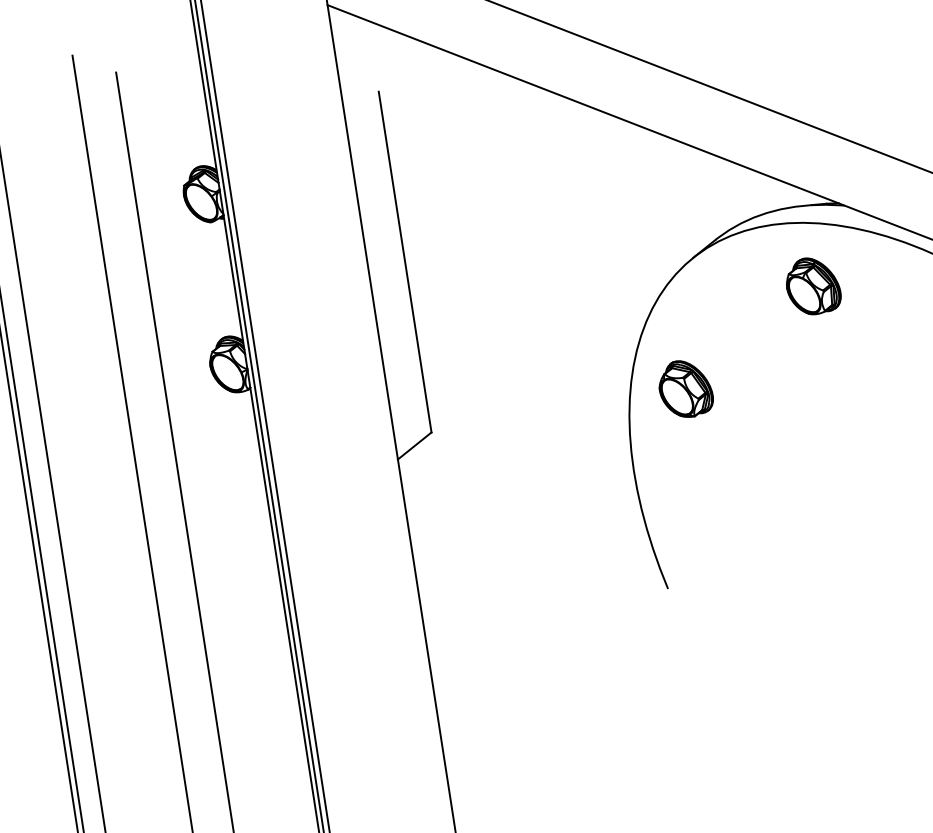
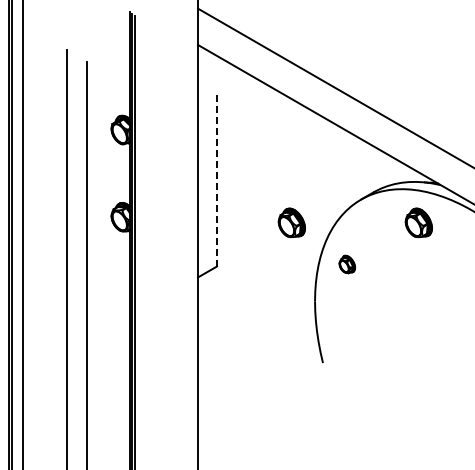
line: (404, 260) -> (216, 178), solid -> dashed
part: (563, 323) -> (291, 222), added
part: (686, 388) -> (347, 264), size x0.6

